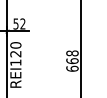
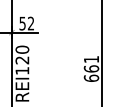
text: (72, 53) -> (91, 59), 668 -> 661

